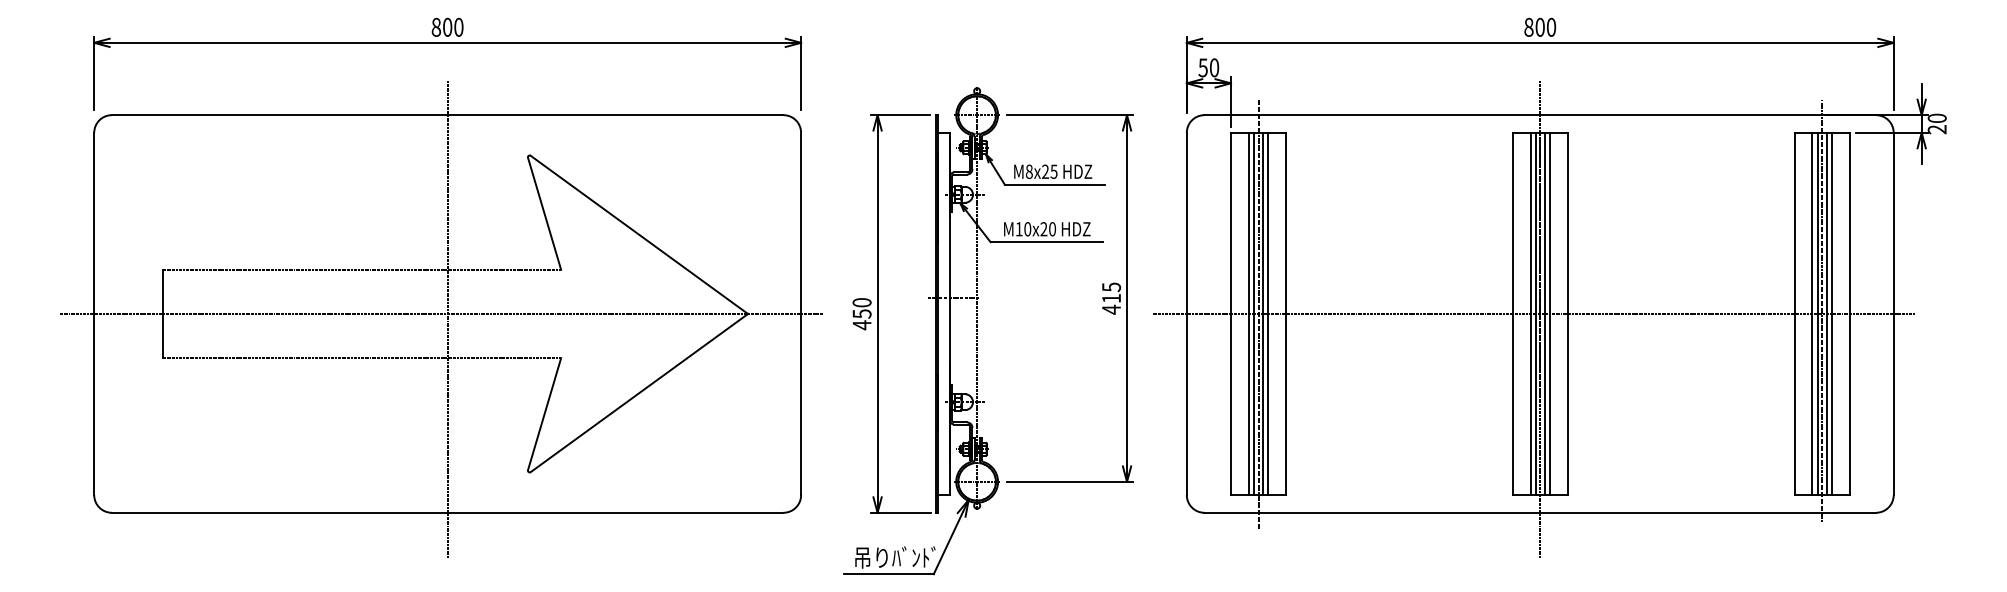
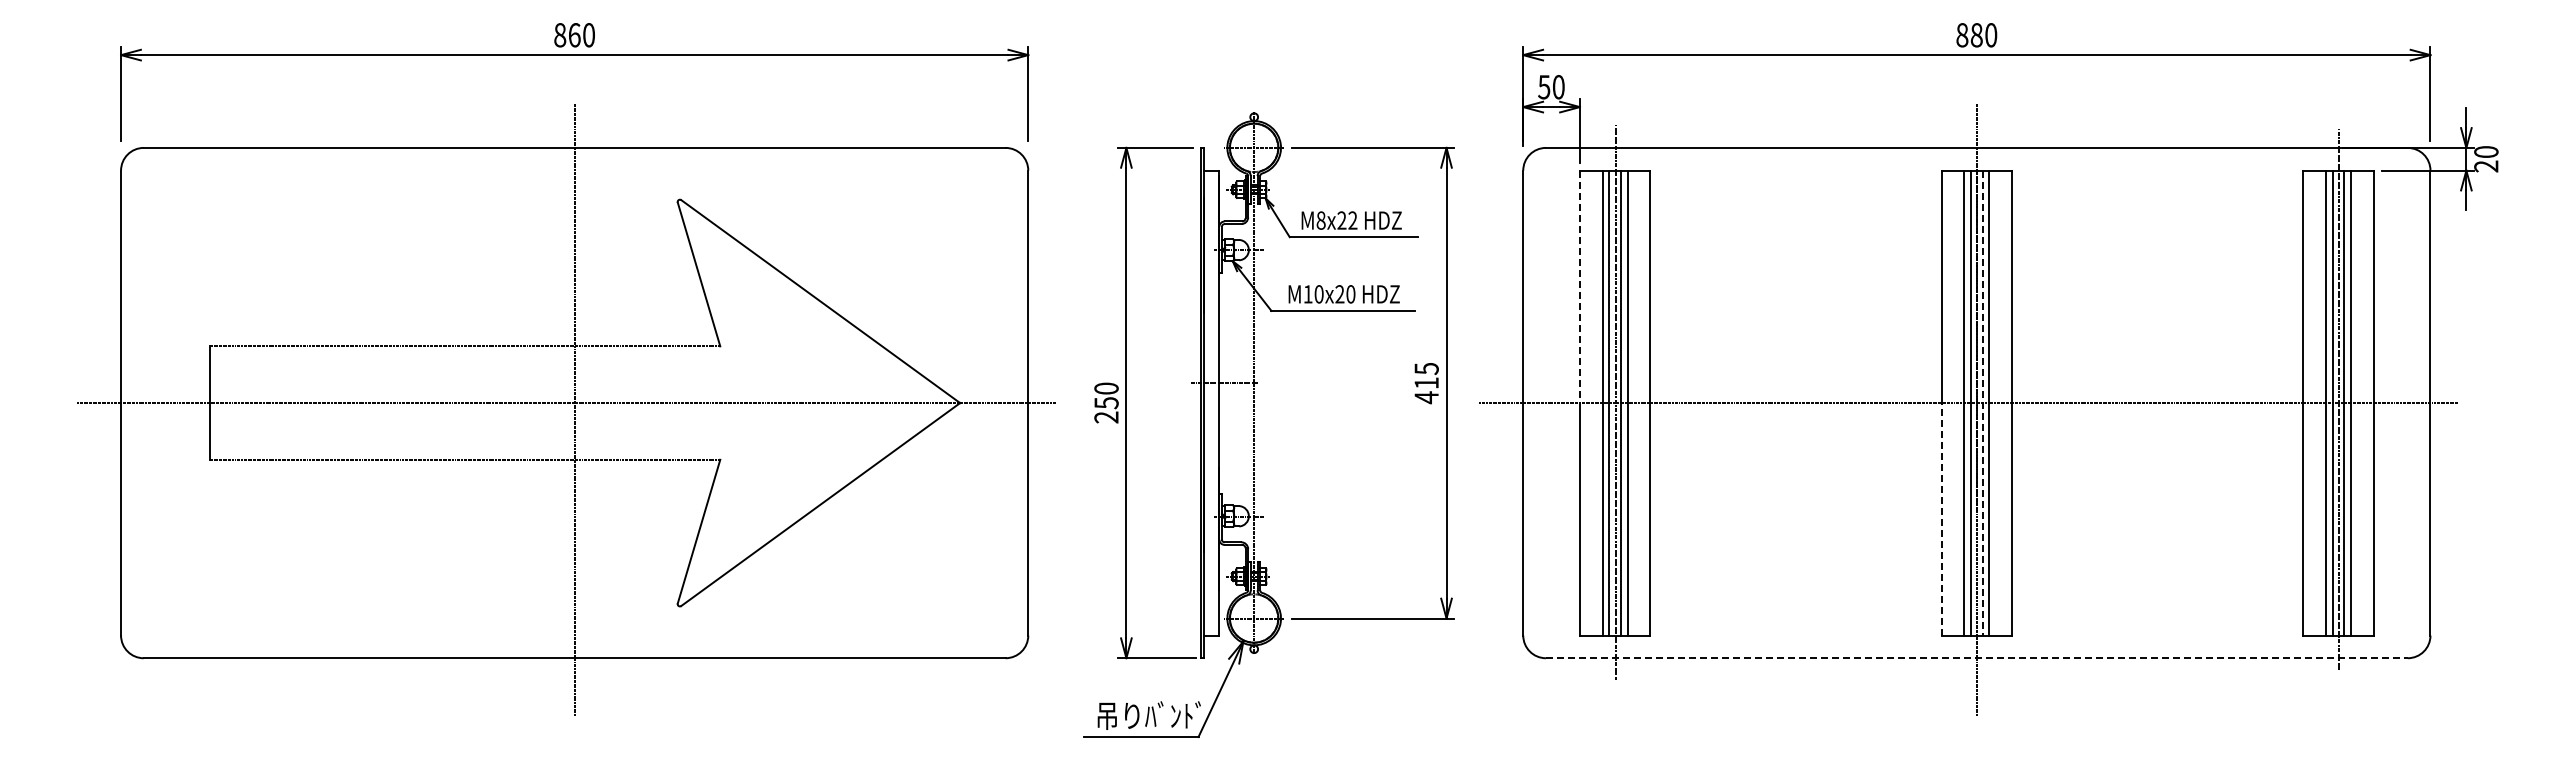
text: (447, 27) -> (574, 35), 800 -> 860
text: (1539, 27) -> (1976, 35), 800 -> 880
text: (1053, 171) -> (1352, 220), M8x25 -> M8x22
line: (1230, 223) -> (1579, 287), solid -> dashed
line: (1544, 314) -> (1982, 403), solid -> dashed
text: (862, 325) -> (1106, 417), 450 -> 250
line: (1512, 403) -> (1941, 518), solid -> dashed
line: (1539, 513) -> (1976, 658), solid -> dashed

